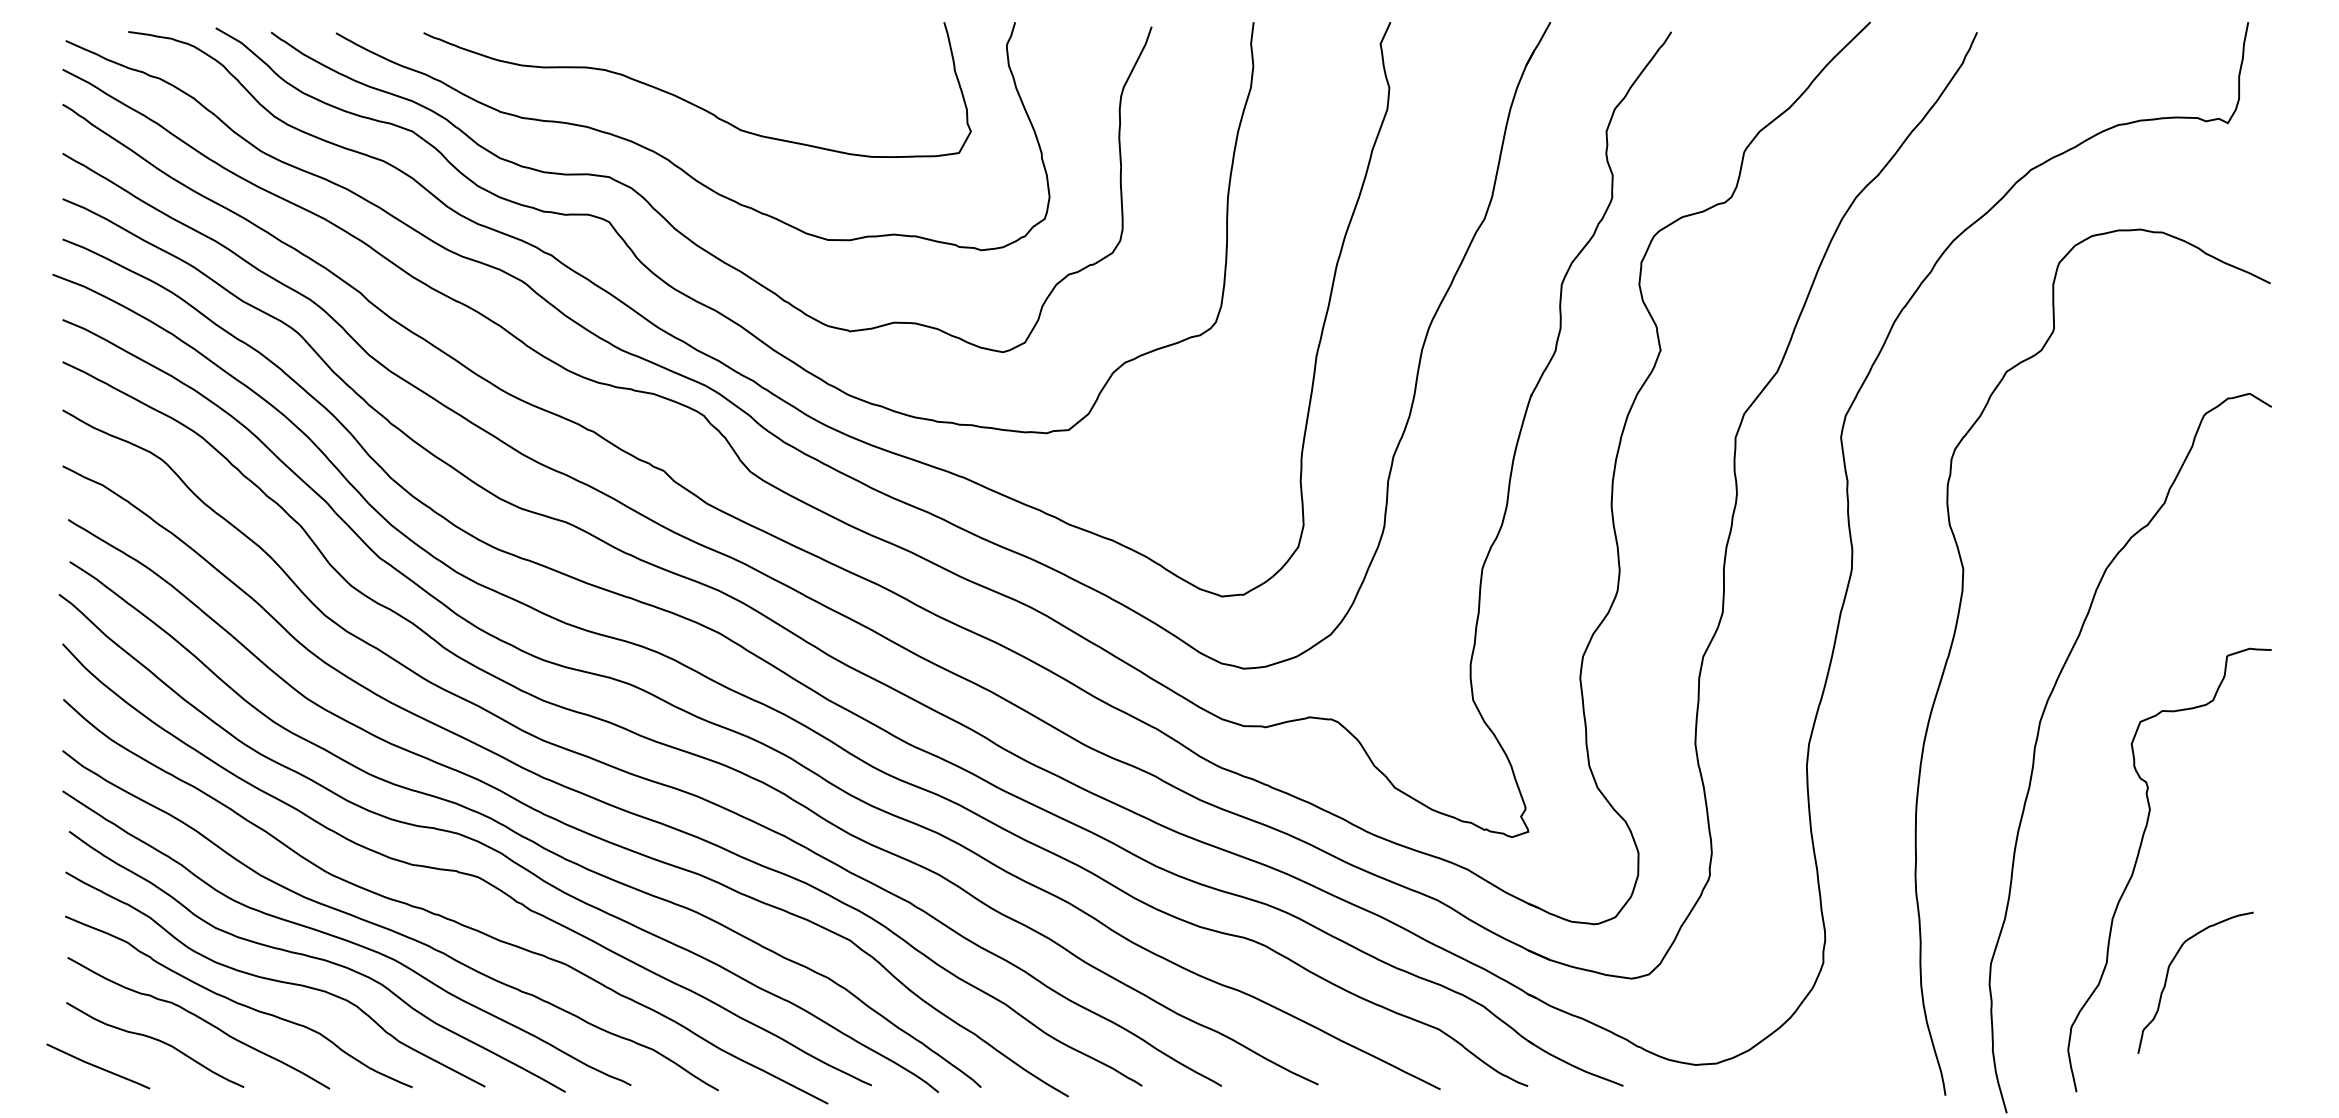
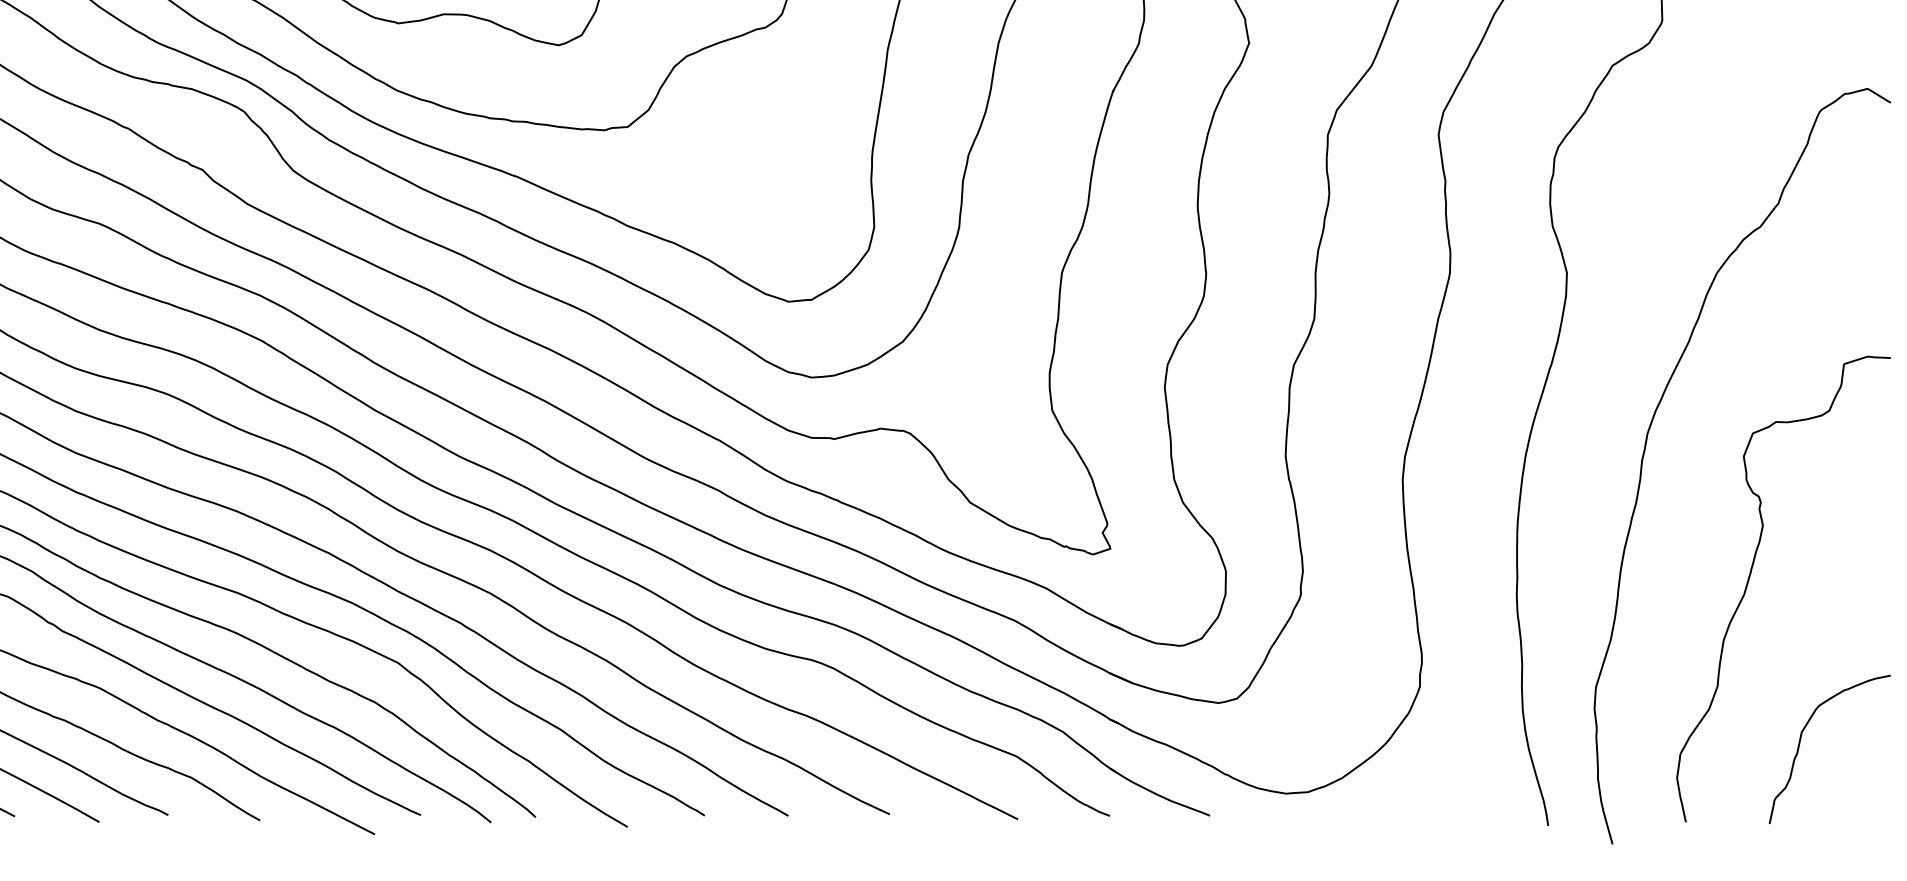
curve: (2168, 974) -> (1801, 740), moved

